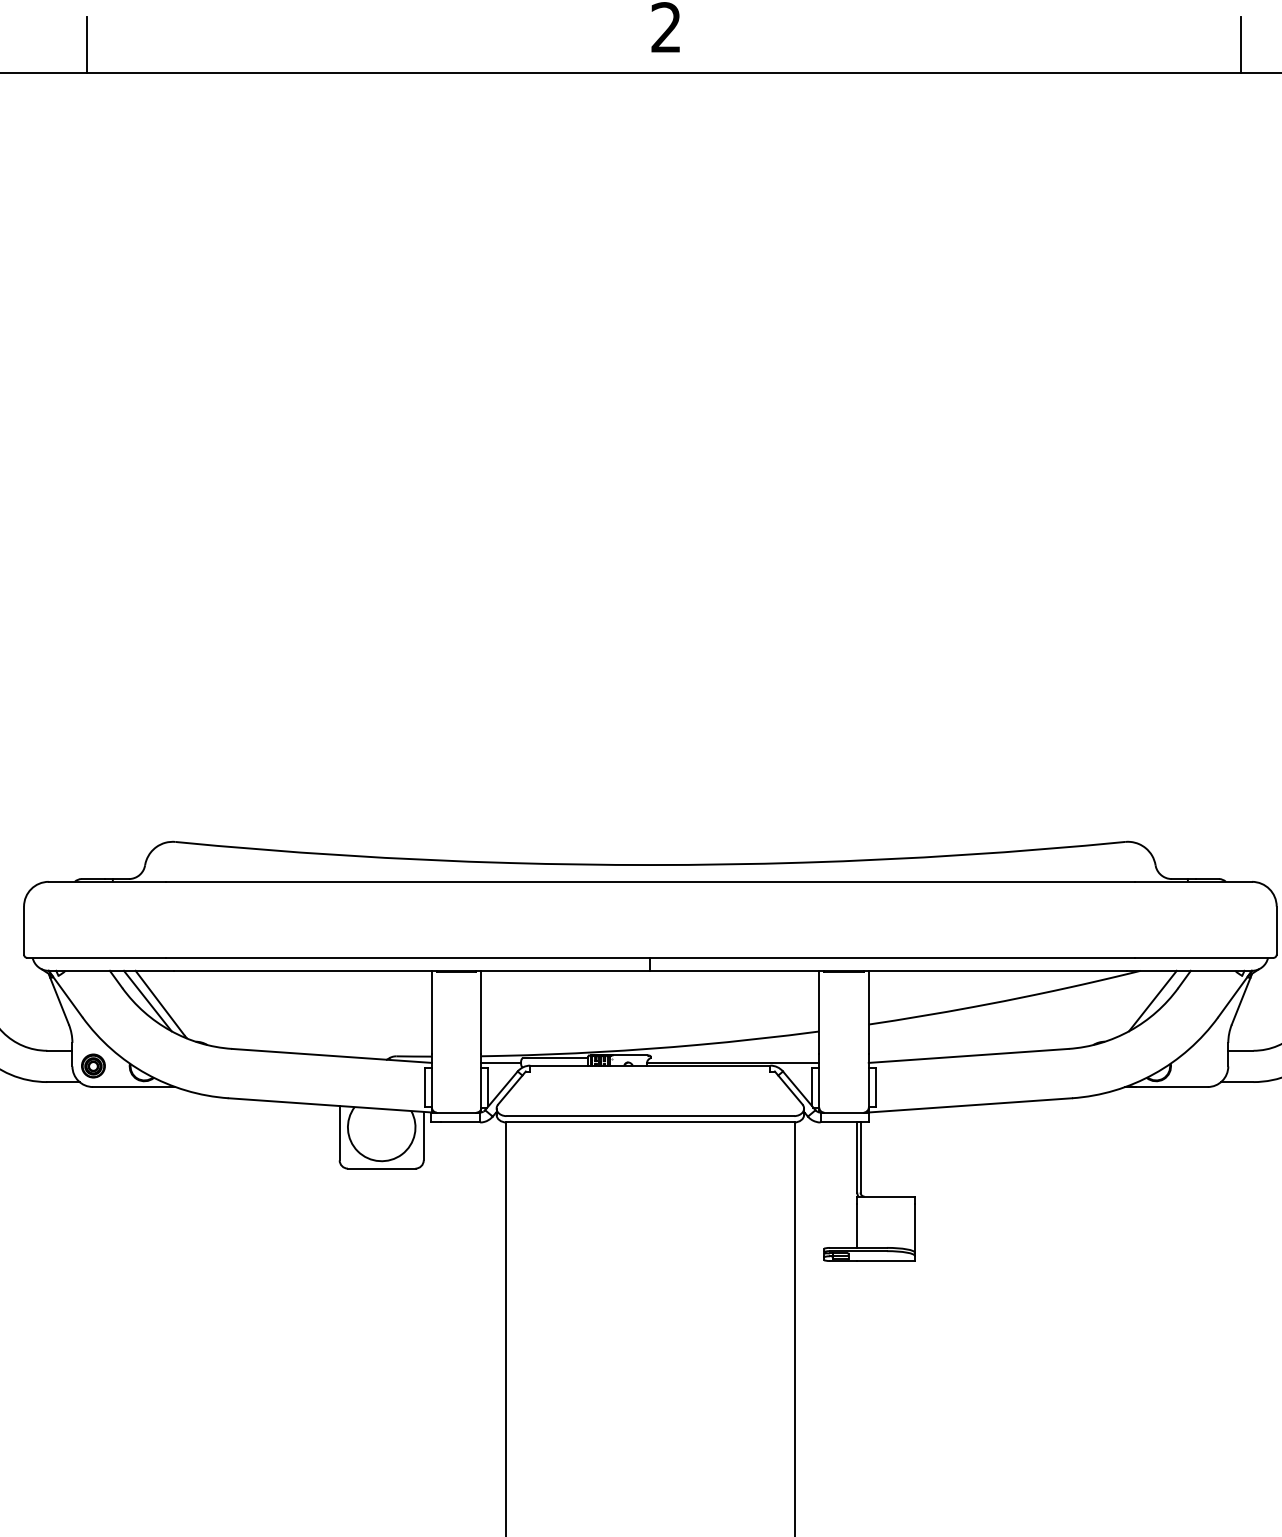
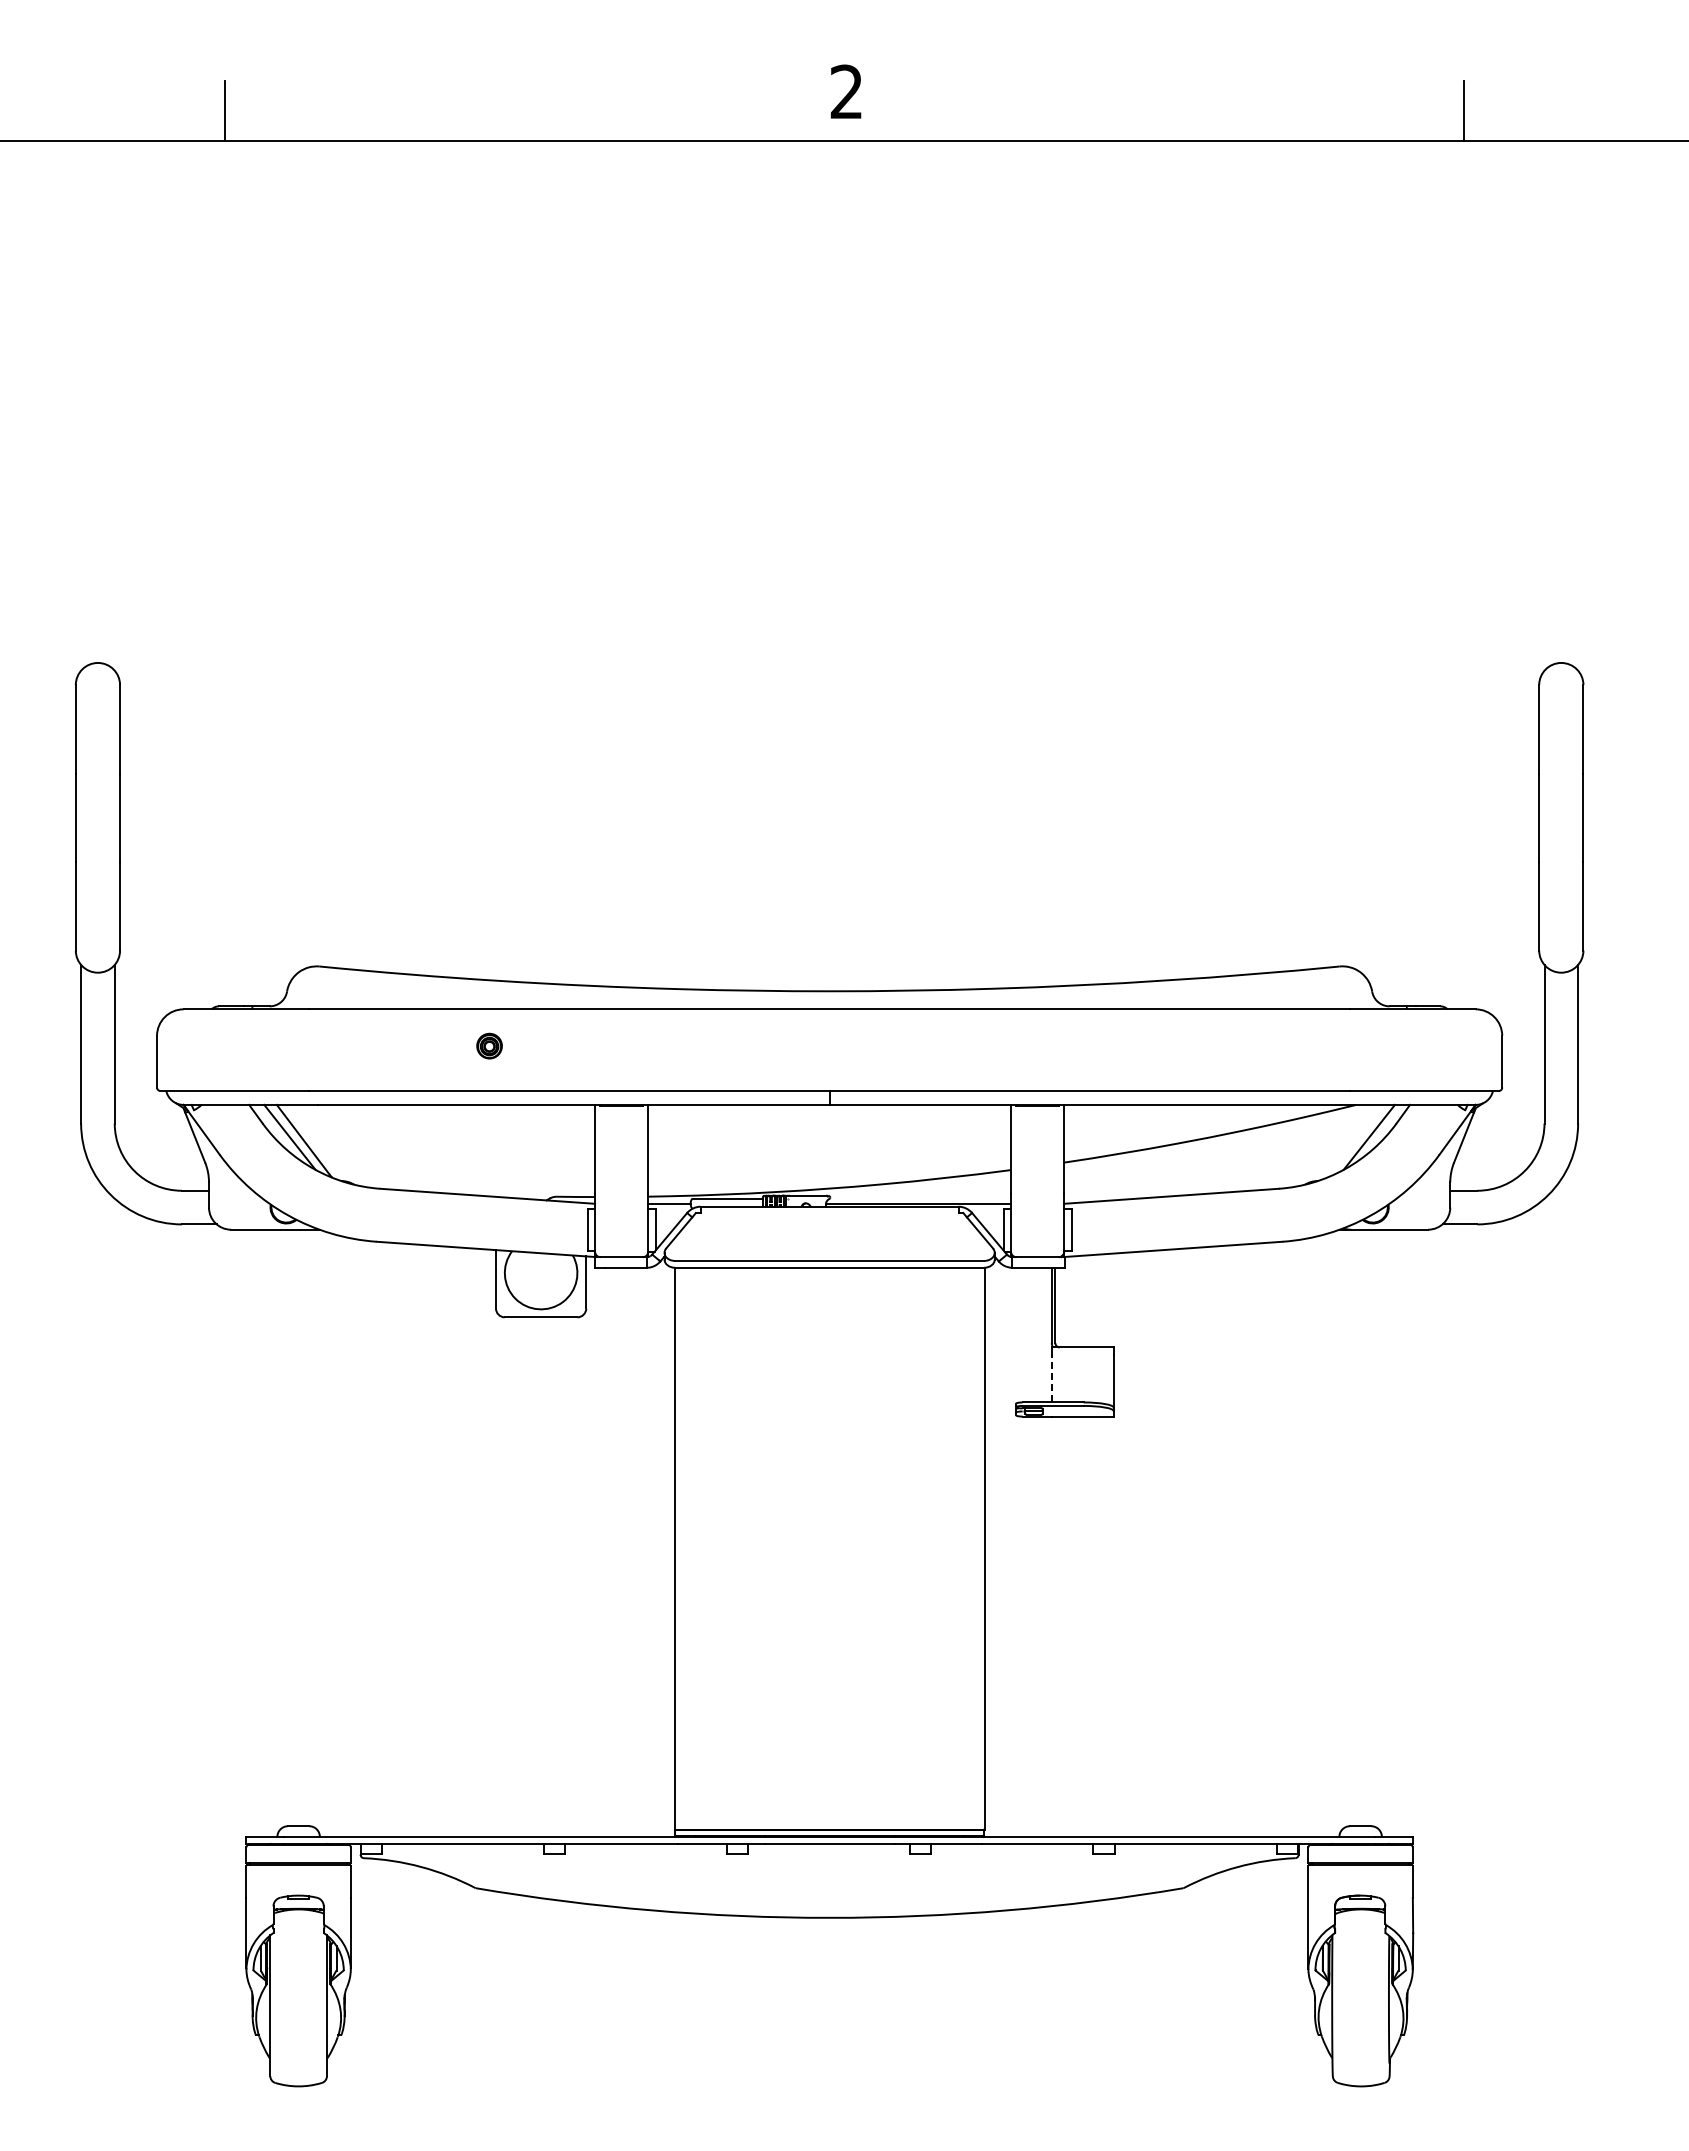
part: (93, 1065) -> (489, 1045), moved
line: (856, 1225) -> (1051, 1378), solid -> dashed

